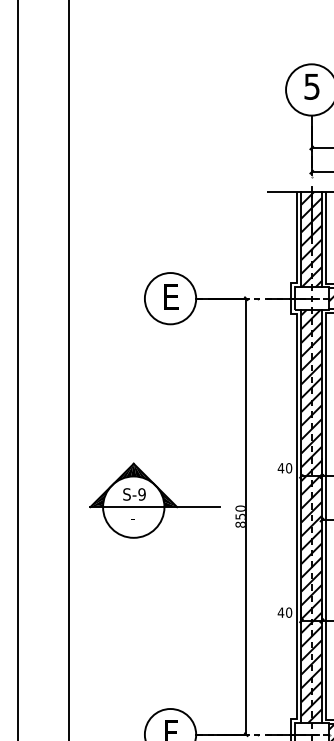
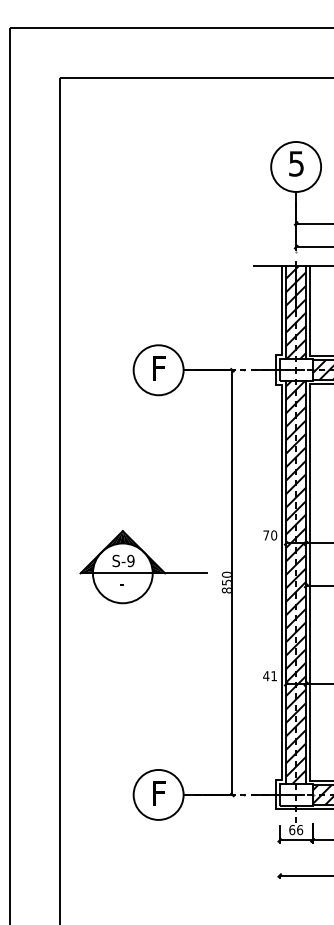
text: (170, 296) -> (158, 368), E -> F
text: (281, 468) -> (266, 535), 40 -> 70
text: (289, 613) -> (274, 676), 40 -> 41

